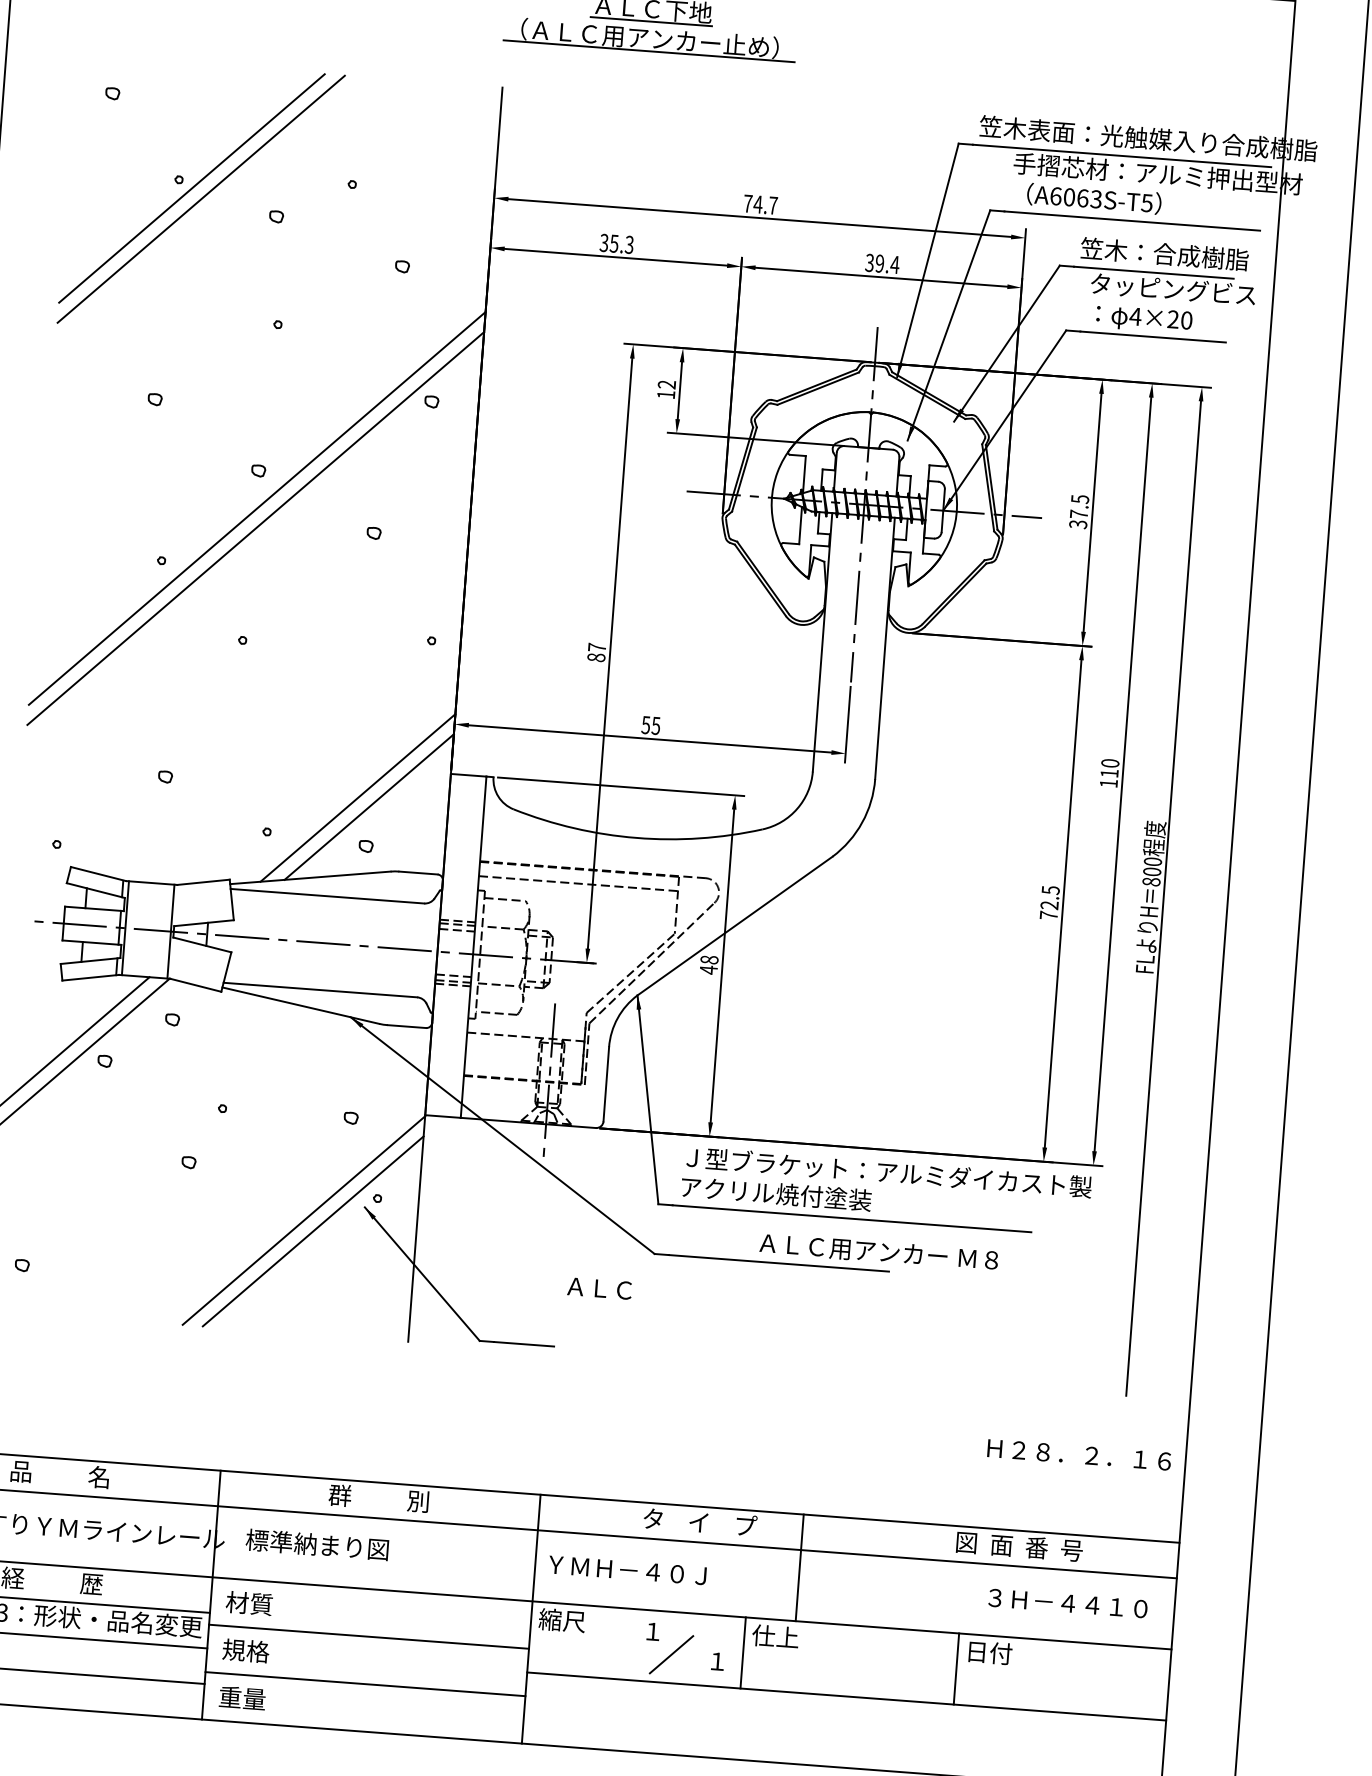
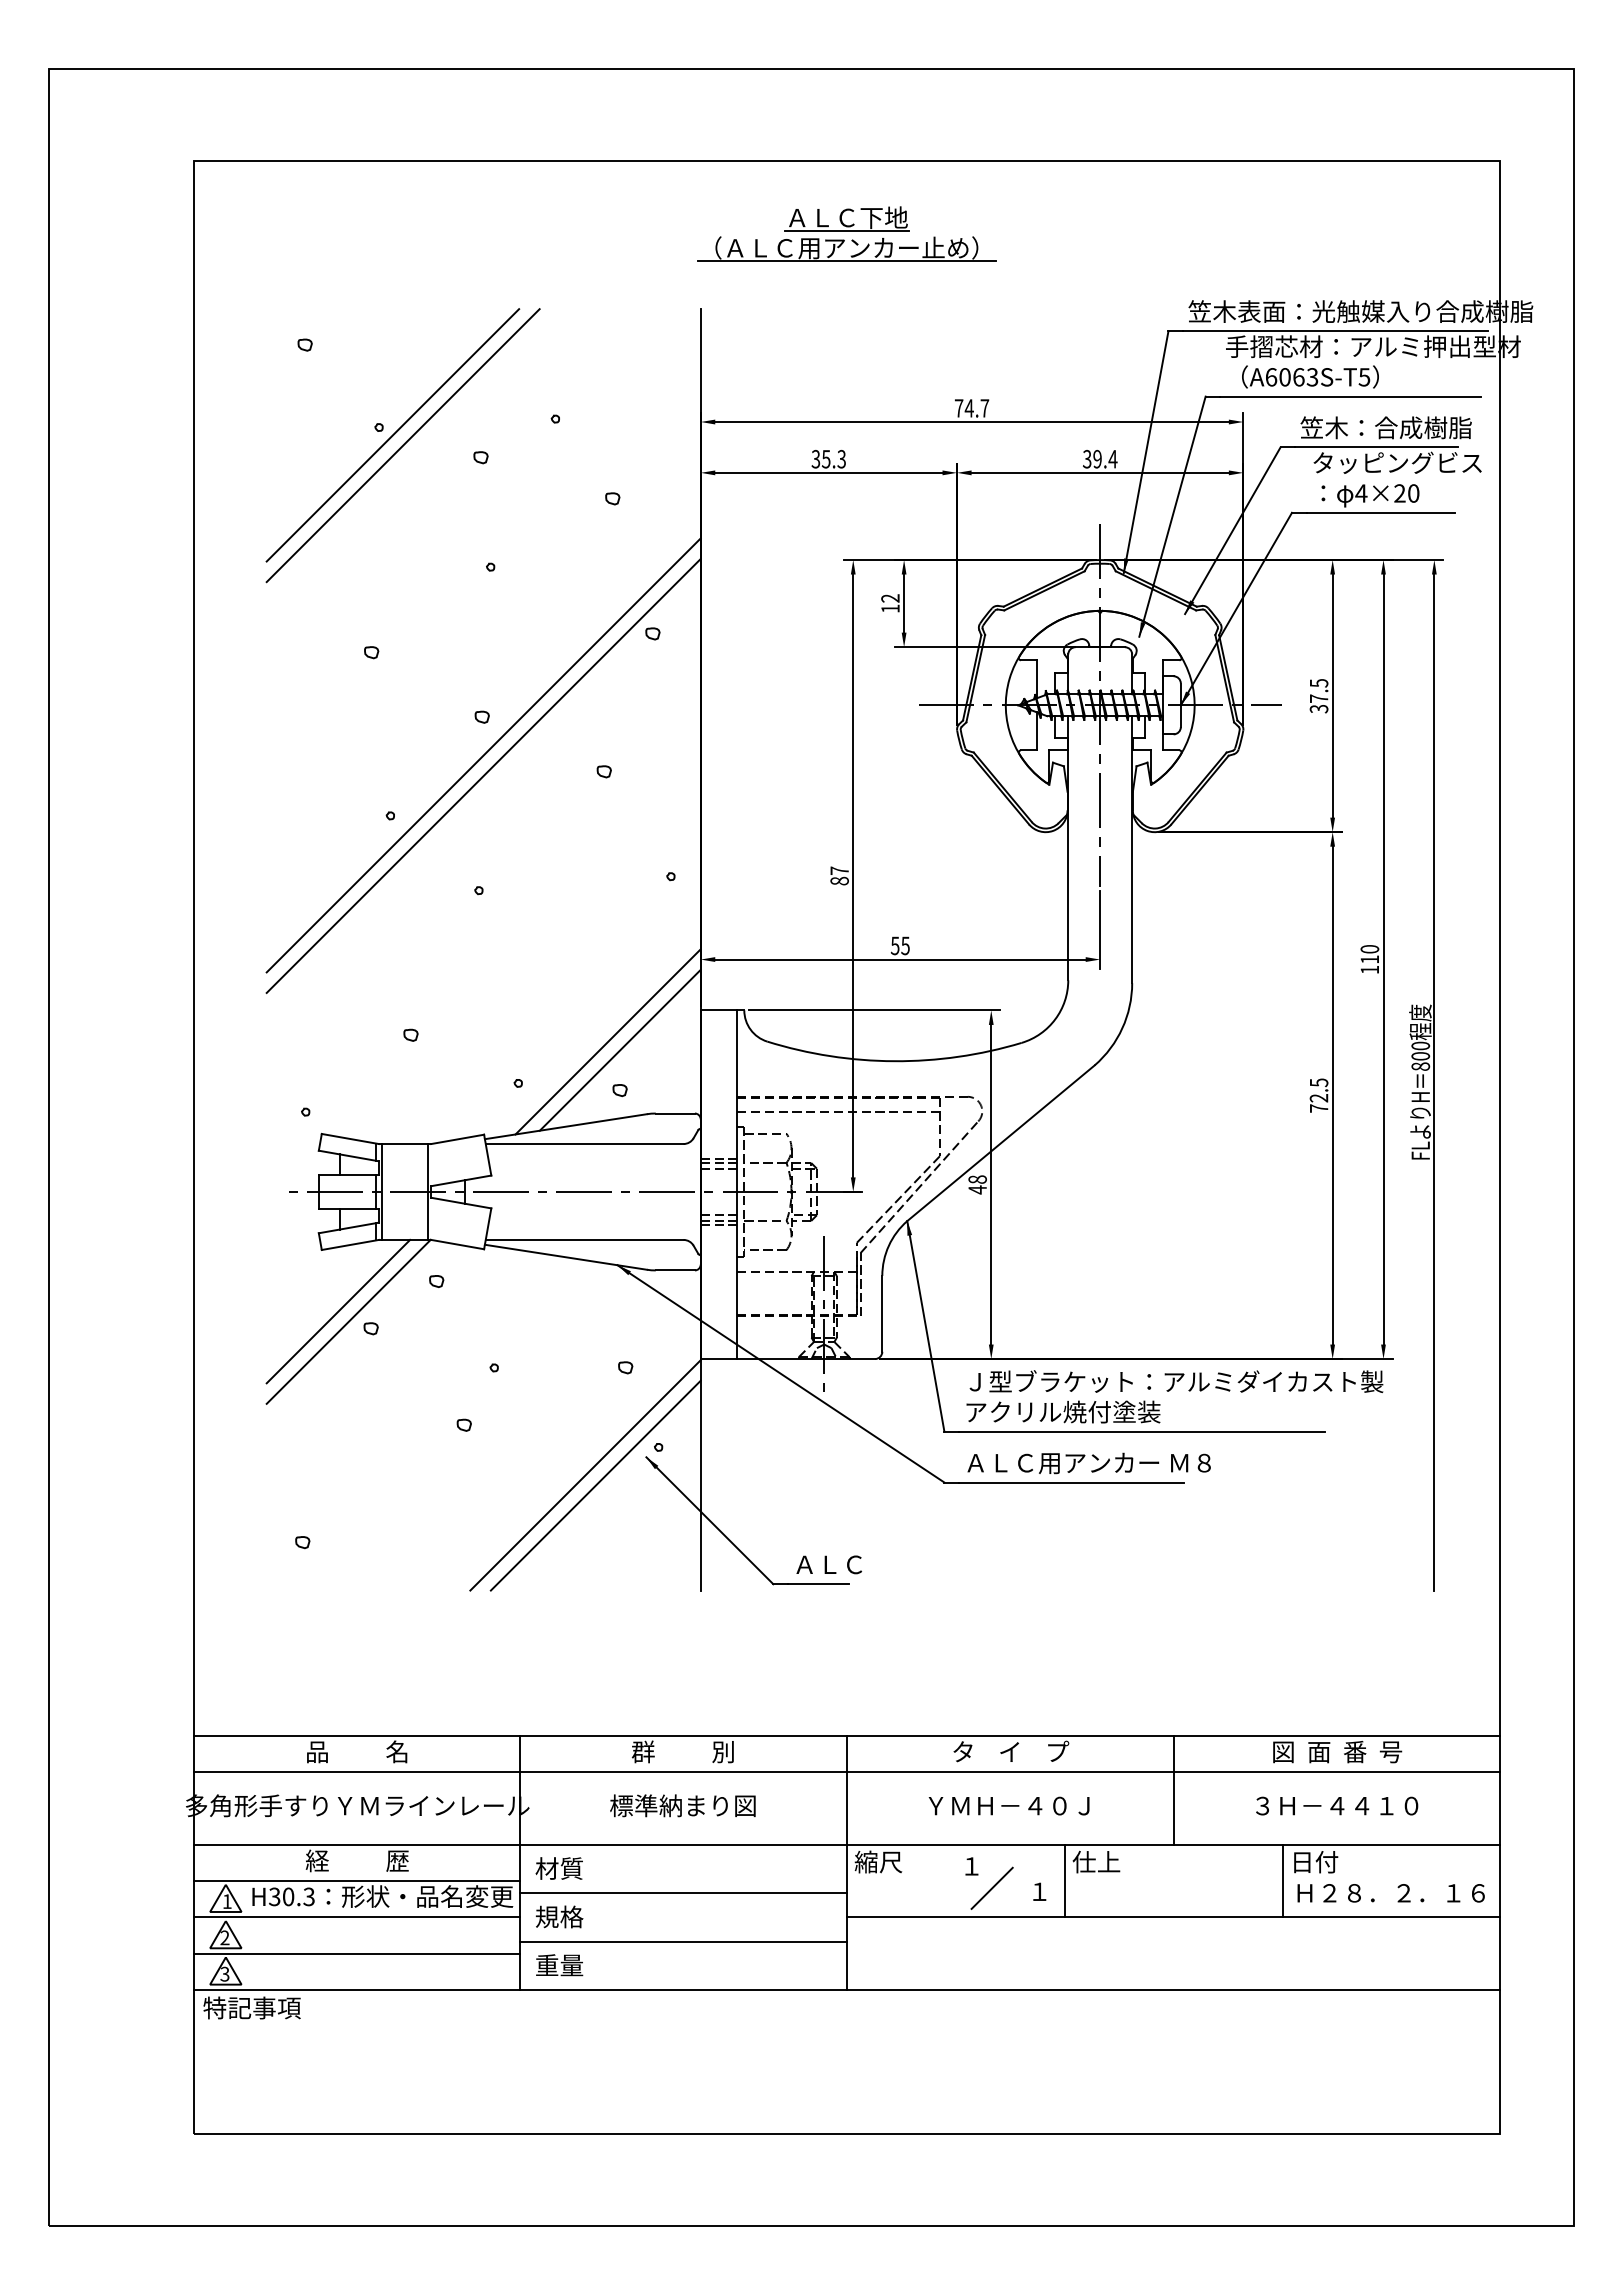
text: (878, 1252) -> (1088, 1463), moved
text: (600, 1288) -> (829, 1564), moved
text: (1078, 1455) -> (1390, 1893), moved
text: (316, 1544) -> (682, 1805), moved
line: (799, 1567) -> (1173, 1789), moved
text: (627, 1569) -> (1008, 1805), moved
text: (1068, 1602) -> (1337, 1805), moved

